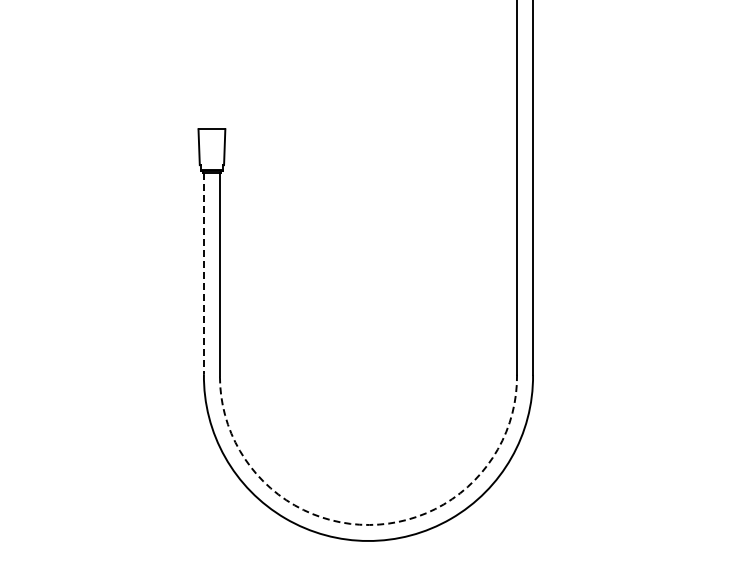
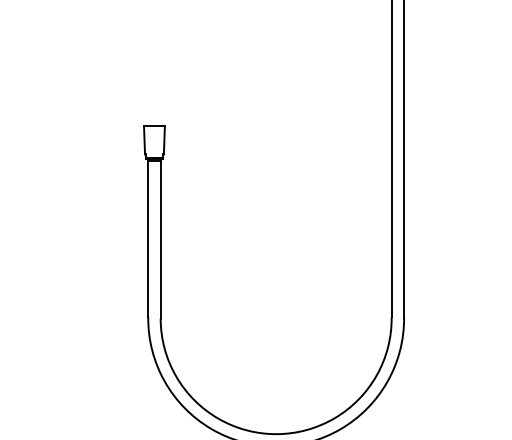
line: (203, 274) -> (147, 239), dashed -> solid
arc: (369, 524) -> (276, 433), dashed -> solid

